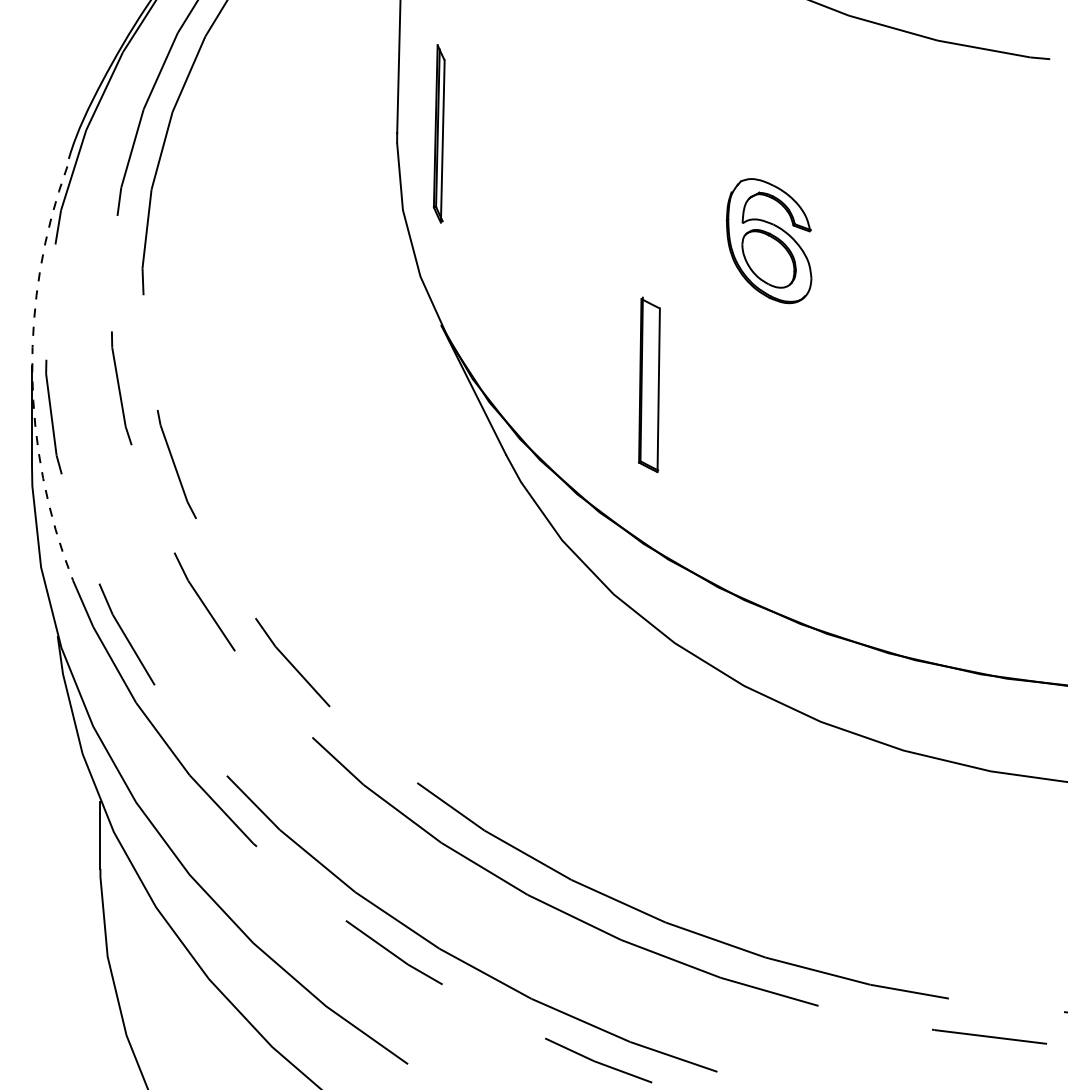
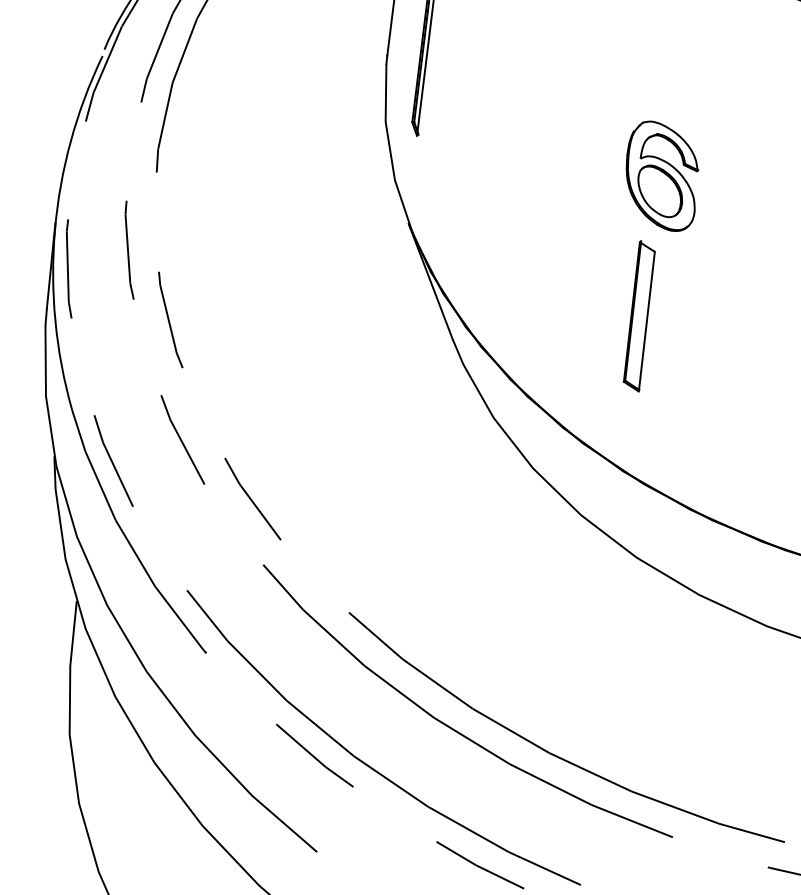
part: (768, 241) -> (661, 176), moved
arc: (32, 373) -> (55, 229), dashed -> solid
part: (649, 384) -> (639, 315), moved

